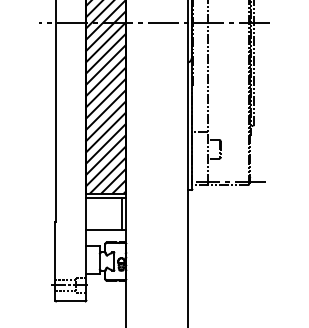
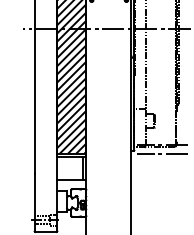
line: (230, 193) -> (162, 153), added

